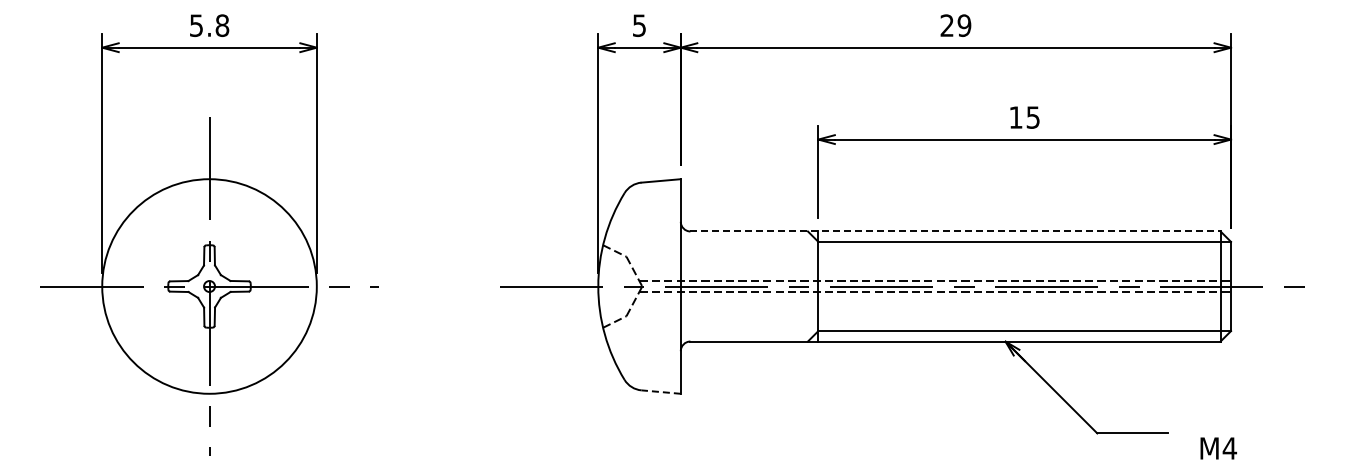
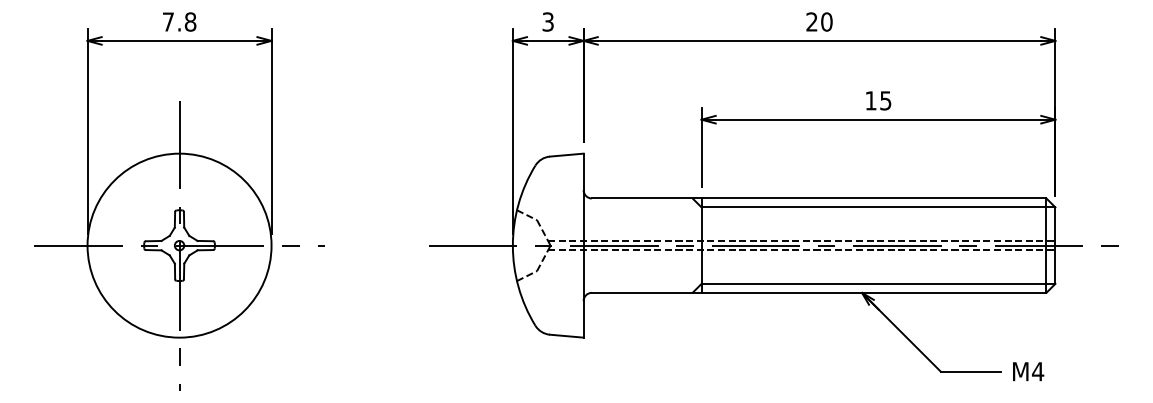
text: (196, 25) -> (168, 21), 5.8 -> 7.8
text: (639, 25) -> (548, 21), 5 -> 3
text: (964, 25) -> (826, 21), 29 -> 20
line: (956, 231) -> (820, 198), dashed -> solid
line: (661, 392) -> (567, 336), dashed -> solid
text: (1218, 448) -> (1028, 371), moved

